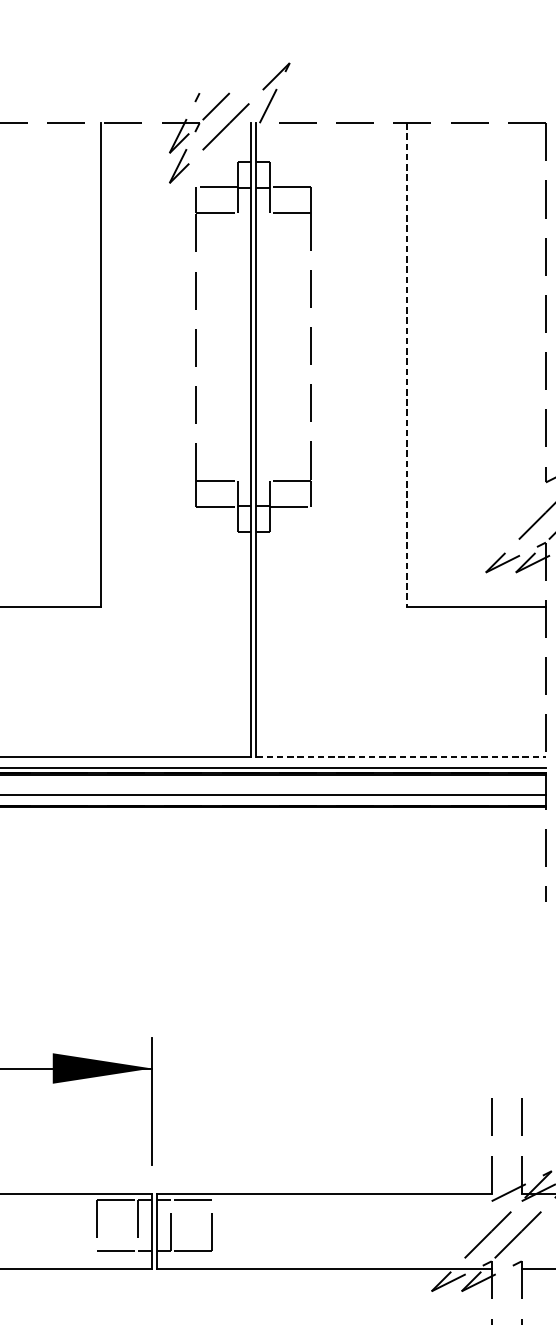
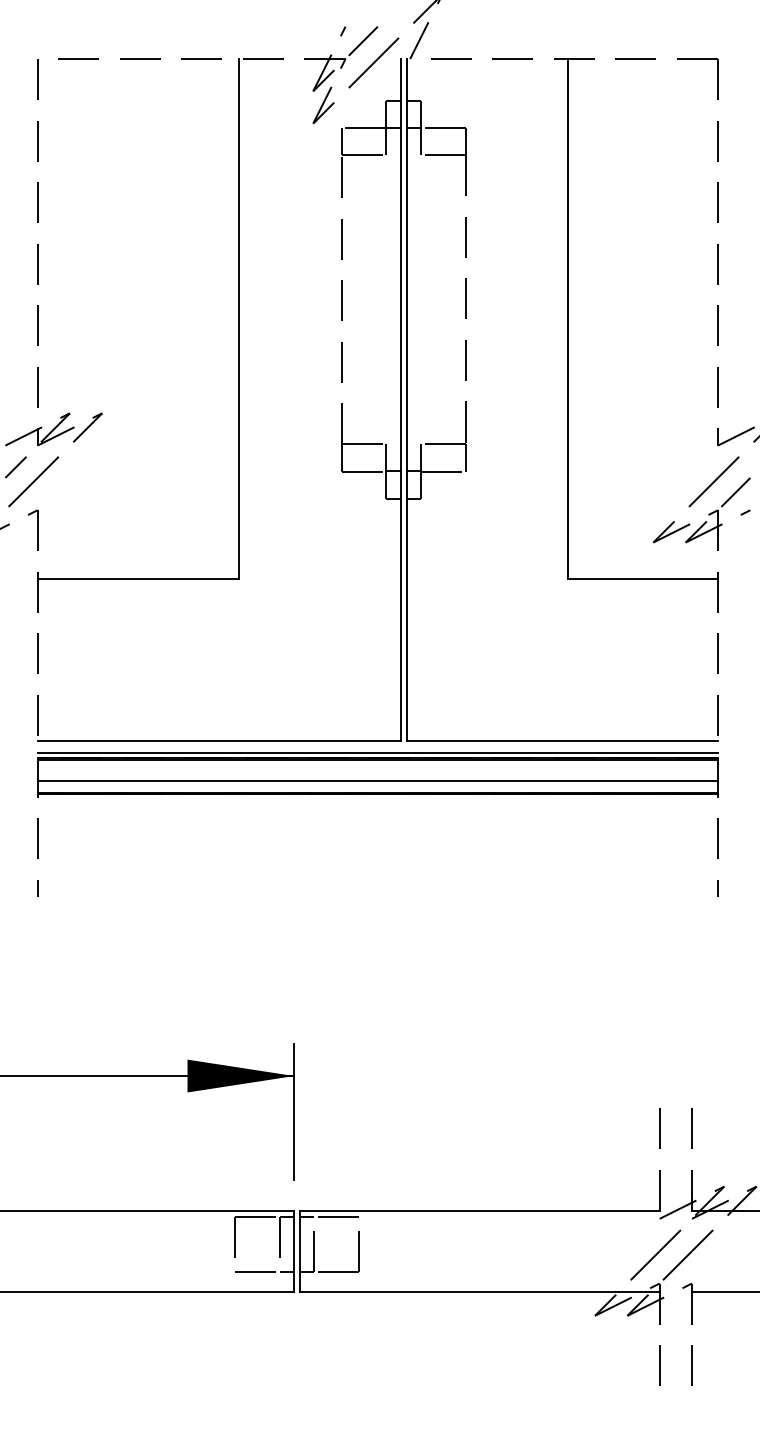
line: (406, 365) -> (568, 319), dashed -> solid
line: (401, 757) -> (562, 741), dashed -> solid

